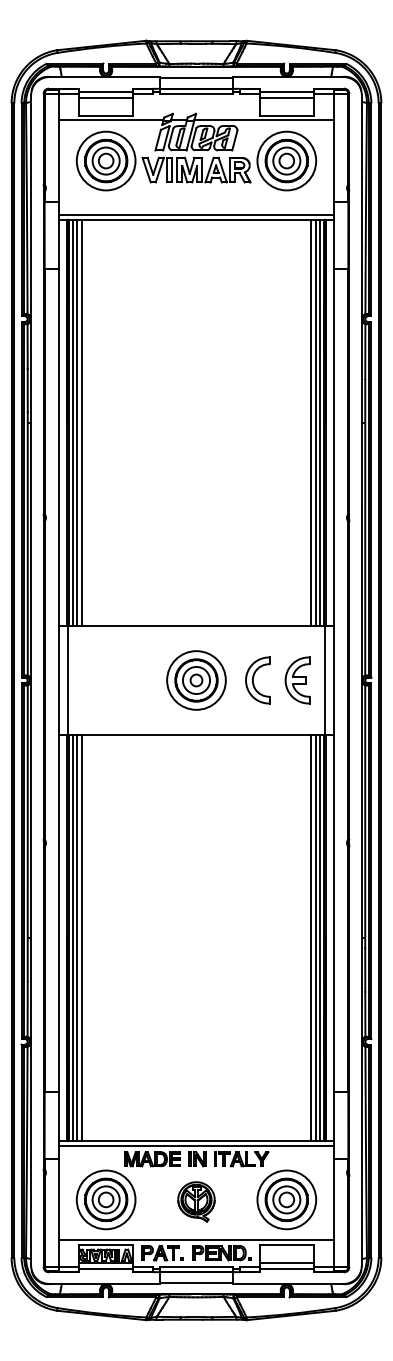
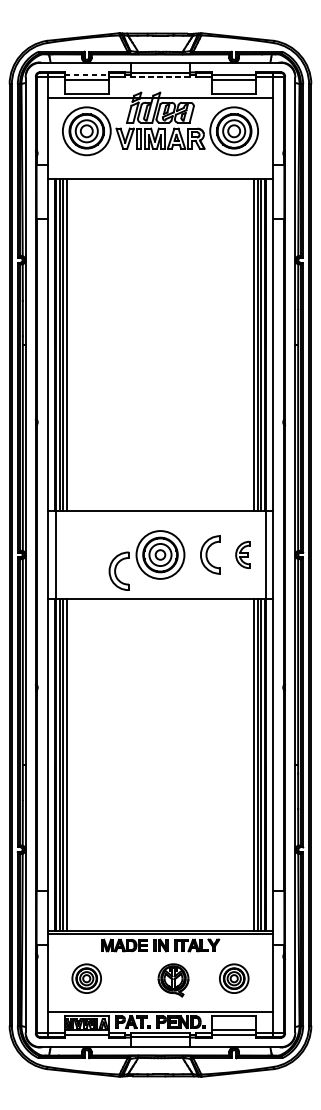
line: (106, 91) -> (87, 74), solid -> dashed
line: (196, 93) -> (160, 76), solid -> dashed
line: (196, 215) -> (160, 175), removed
part: (297, 680) -> (242, 555), size x0.7
part: (145, 700) -> (118, 571), added
part: (105, 1199) -> (86, 978), size x0.6
part: (286, 1199) -> (233, 978), size x0.6
part: (196, 1201) -> (173, 979), moved

